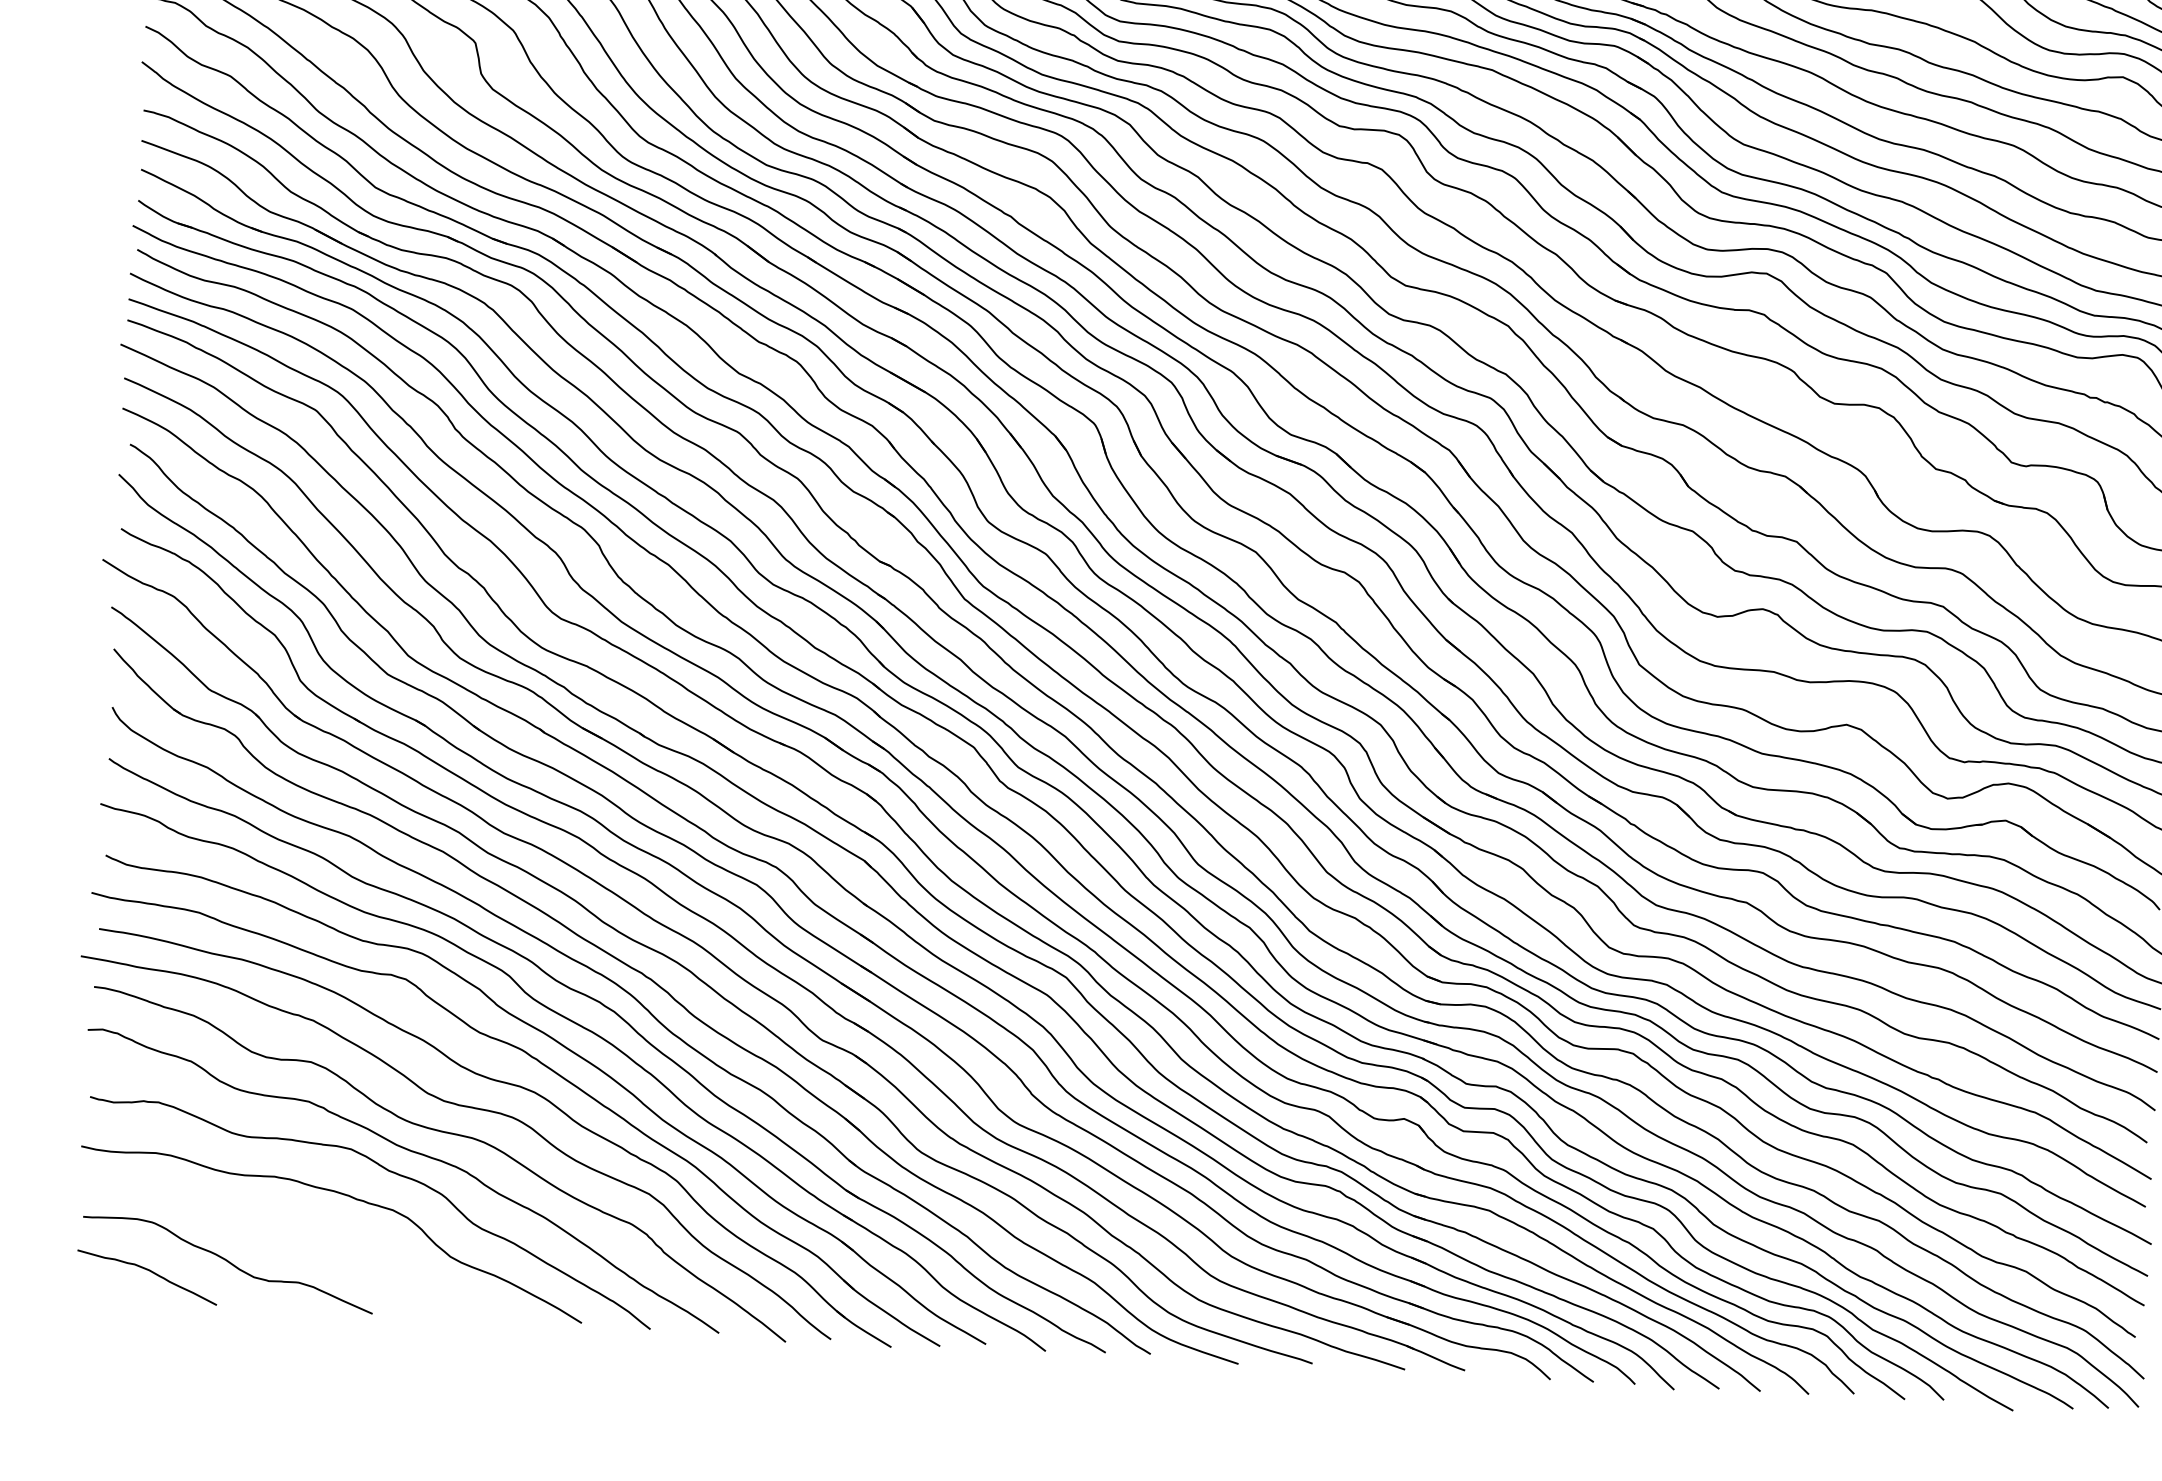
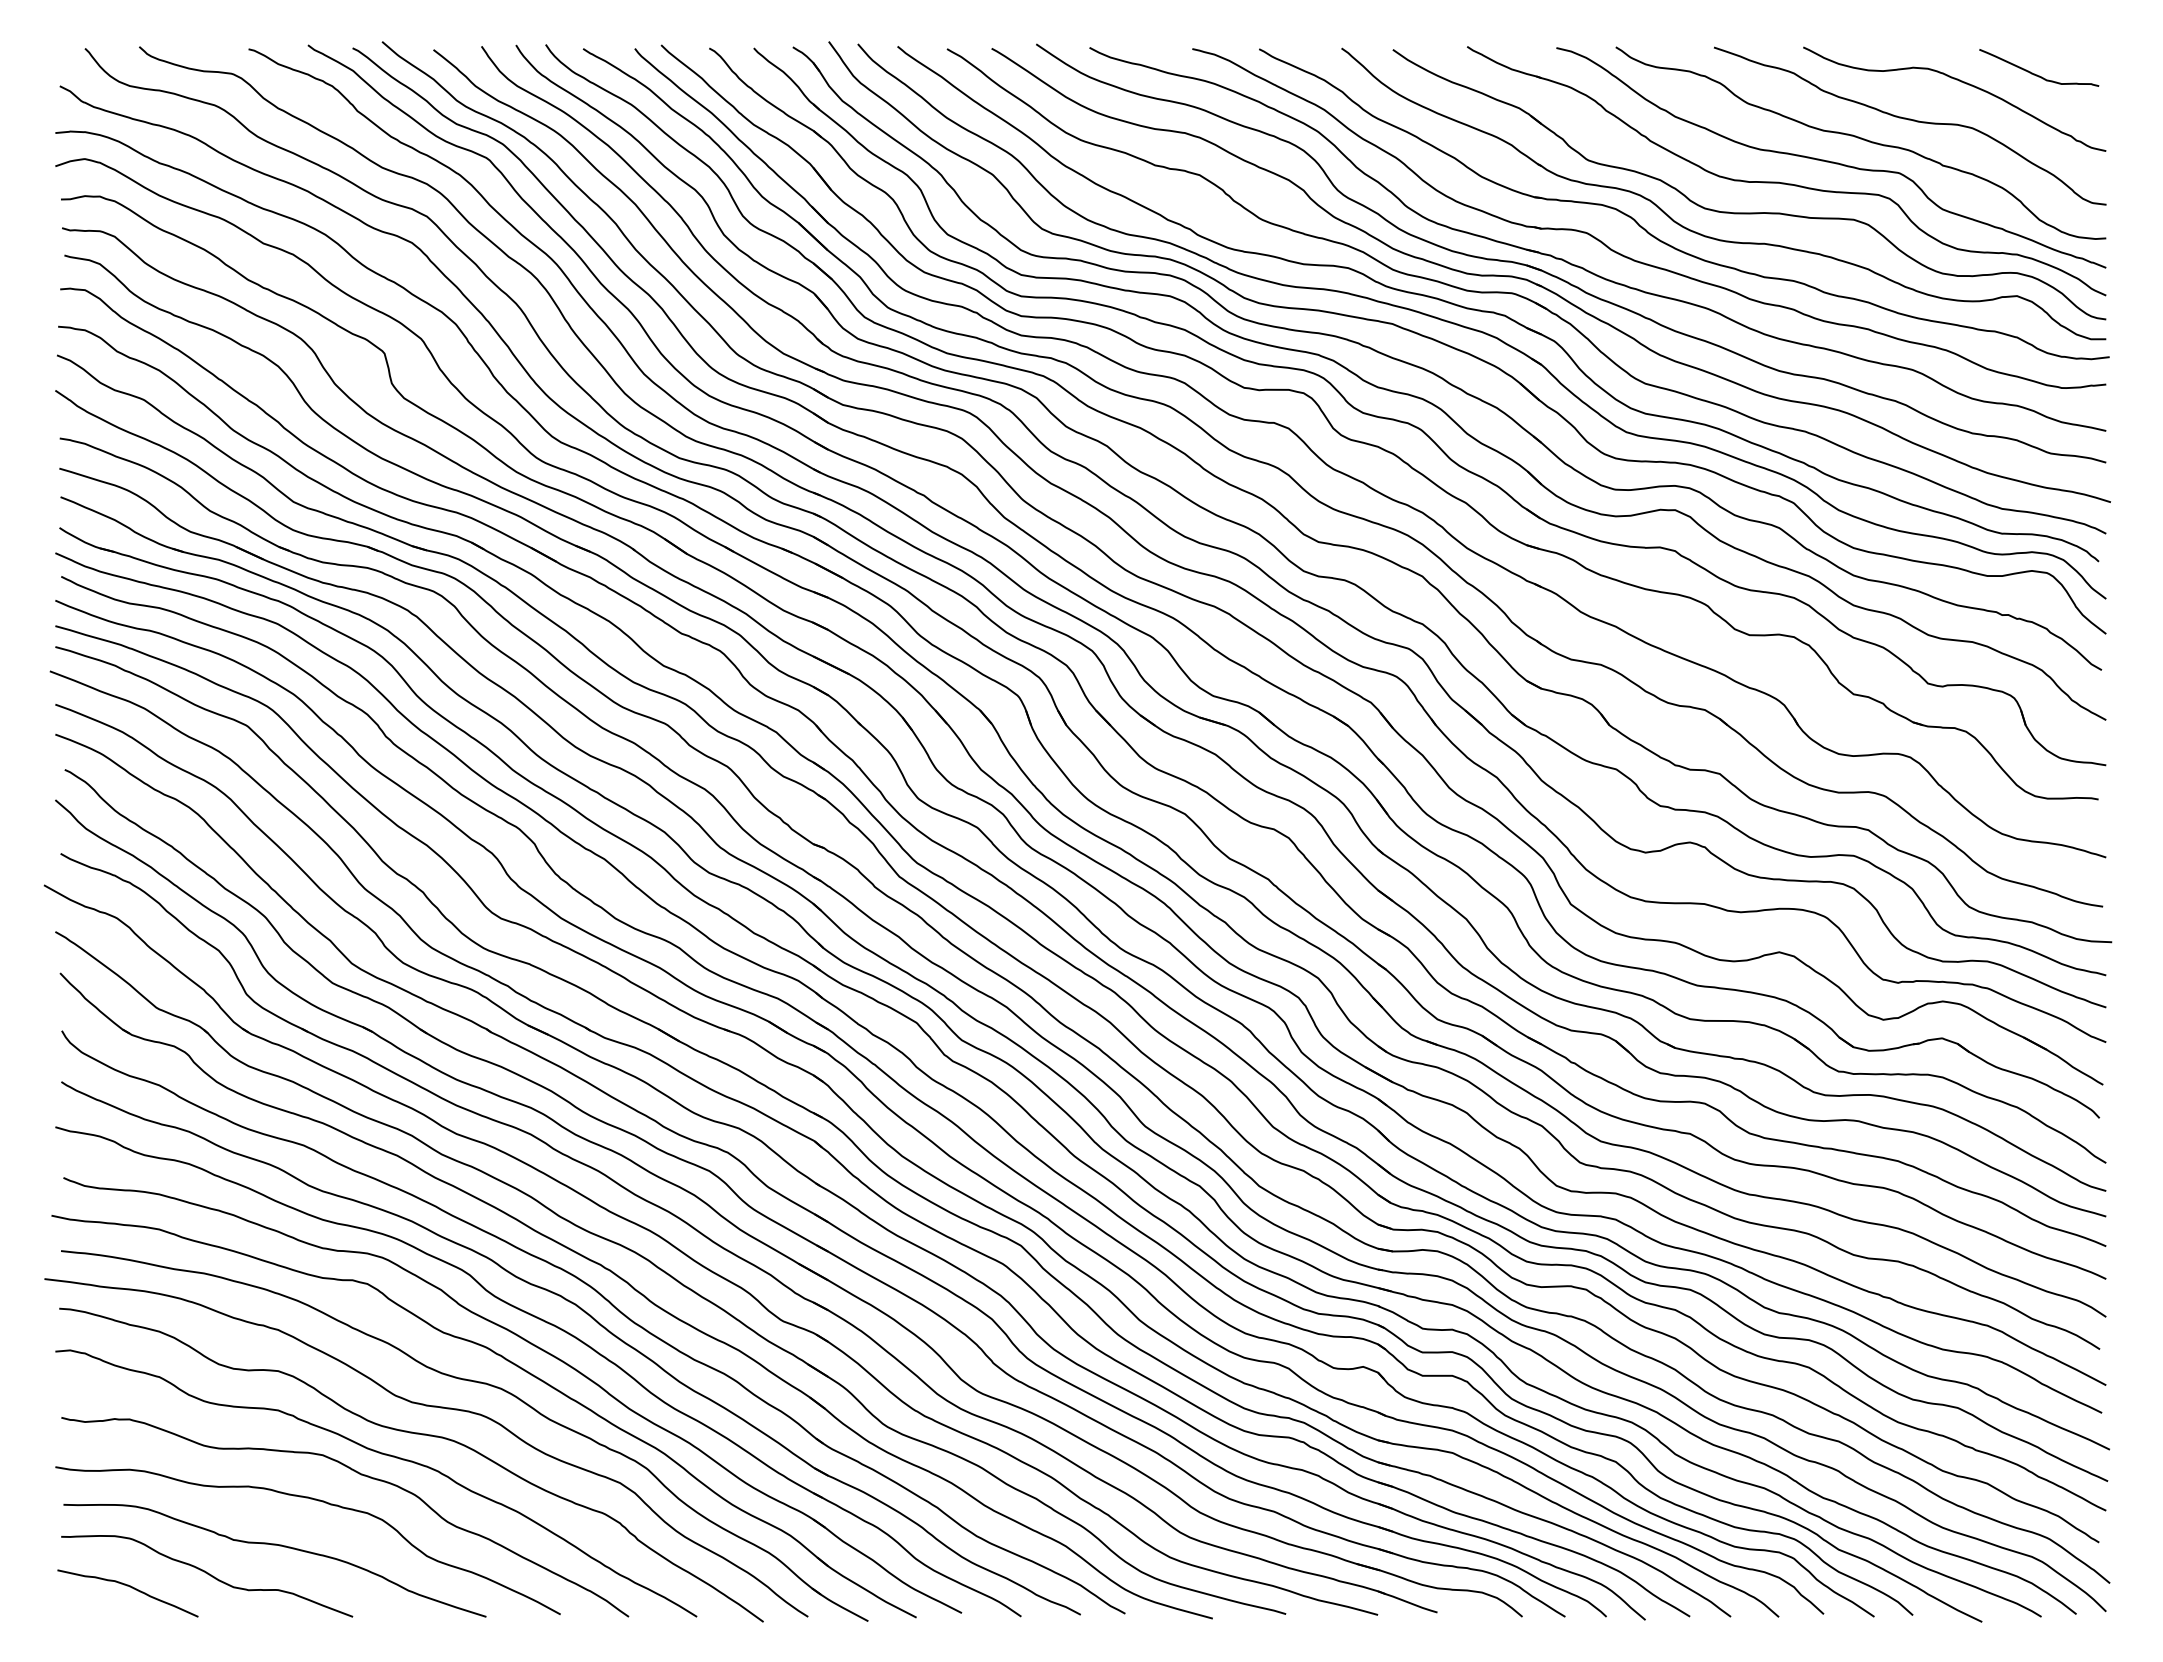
curve: (302, 1238) -> (279, 1546), added

